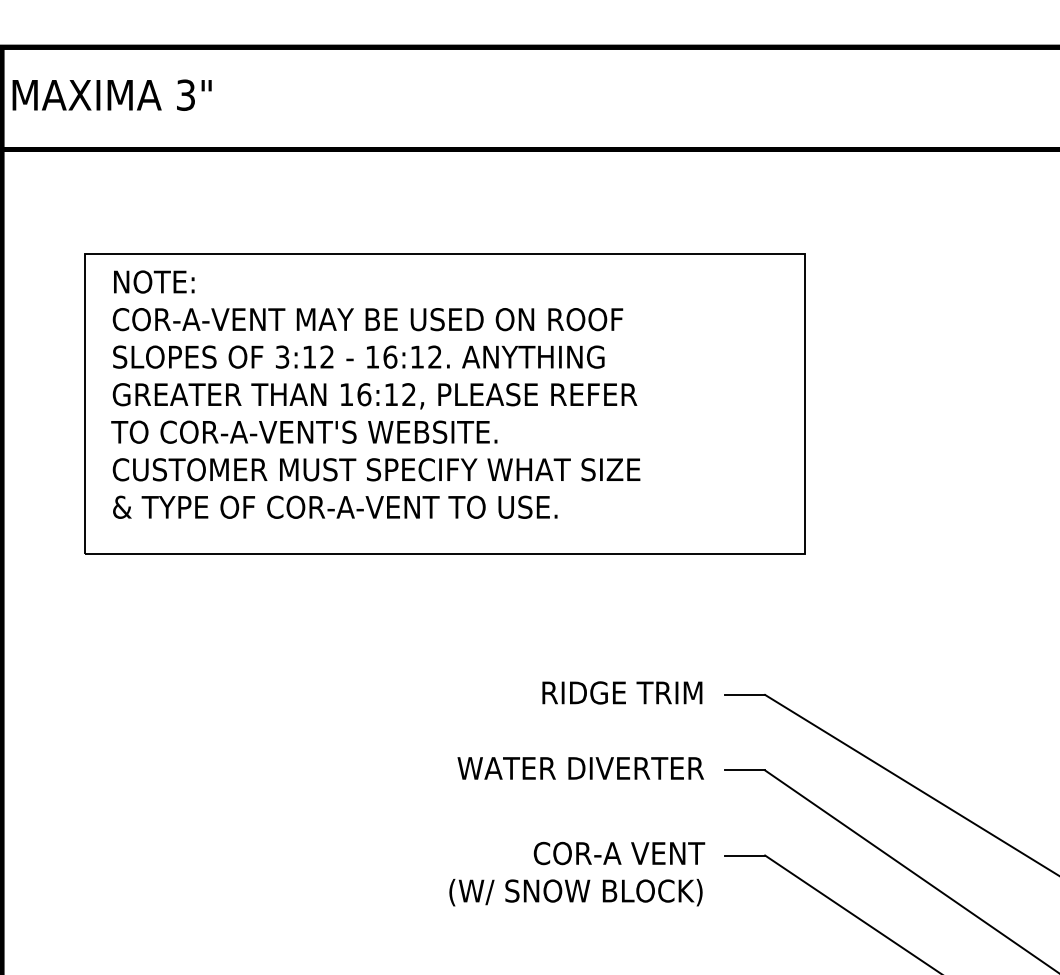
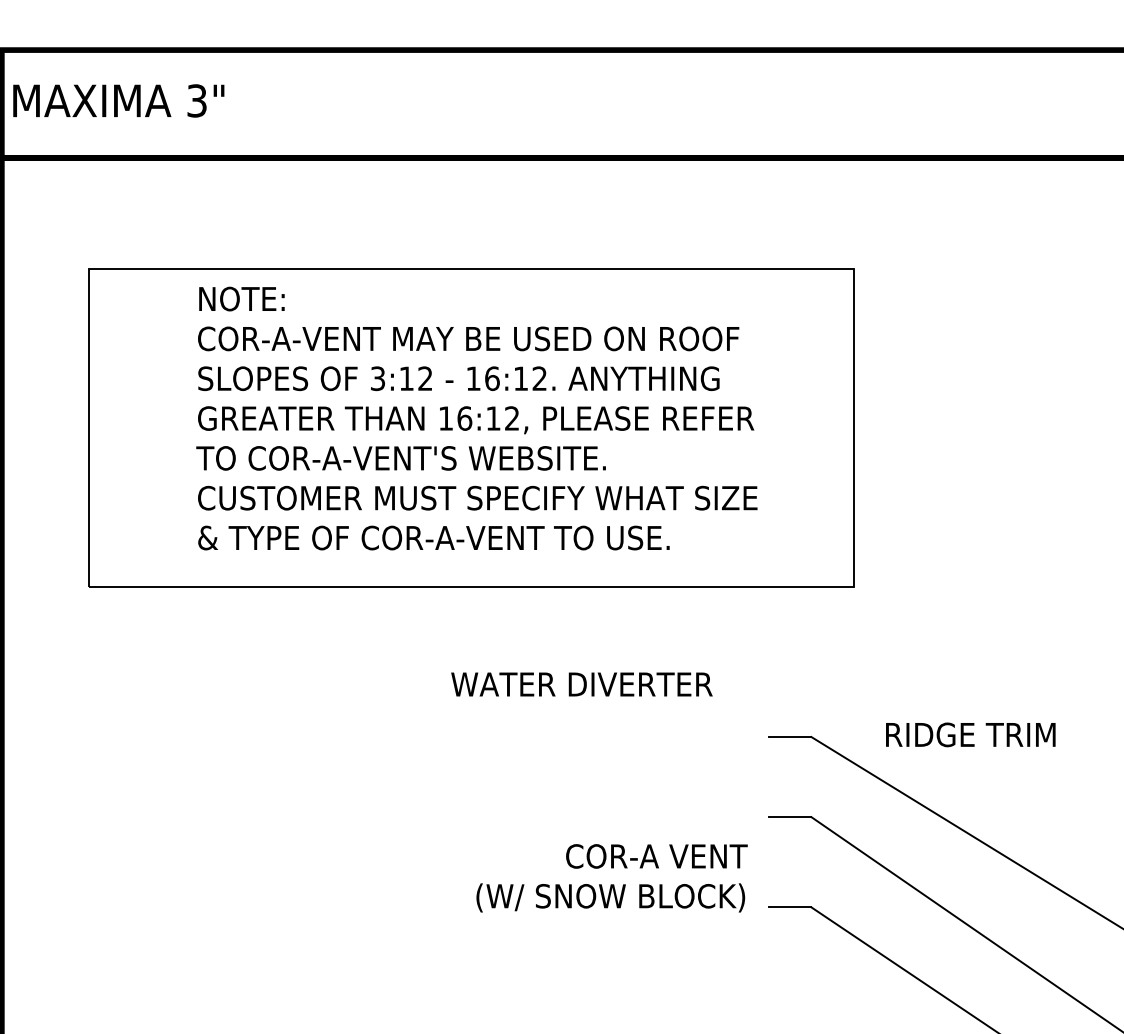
text: (375, 394) -> (476, 418), moved
text: (622, 692) -> (970, 734), moved
text: (580, 768) -> (581, 684), moved
text: (577, 873) -> (612, 877), moved

